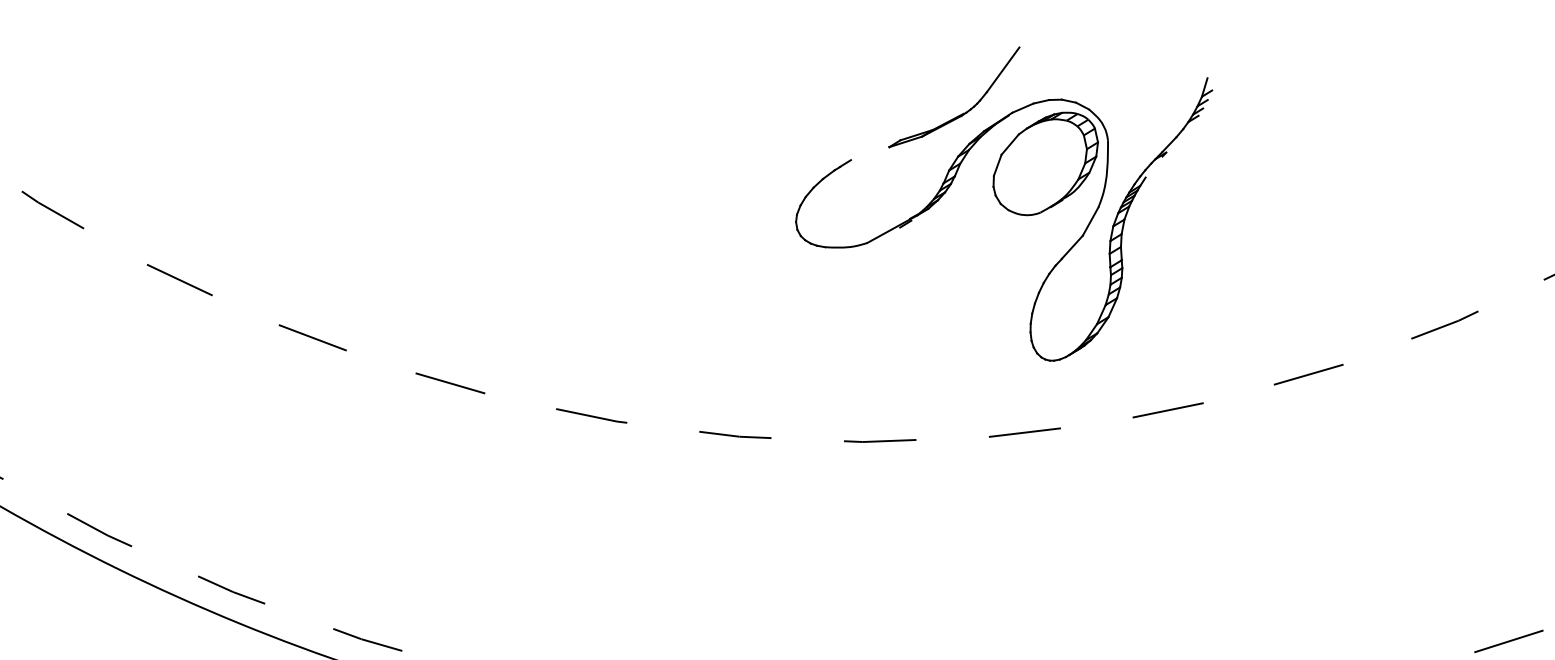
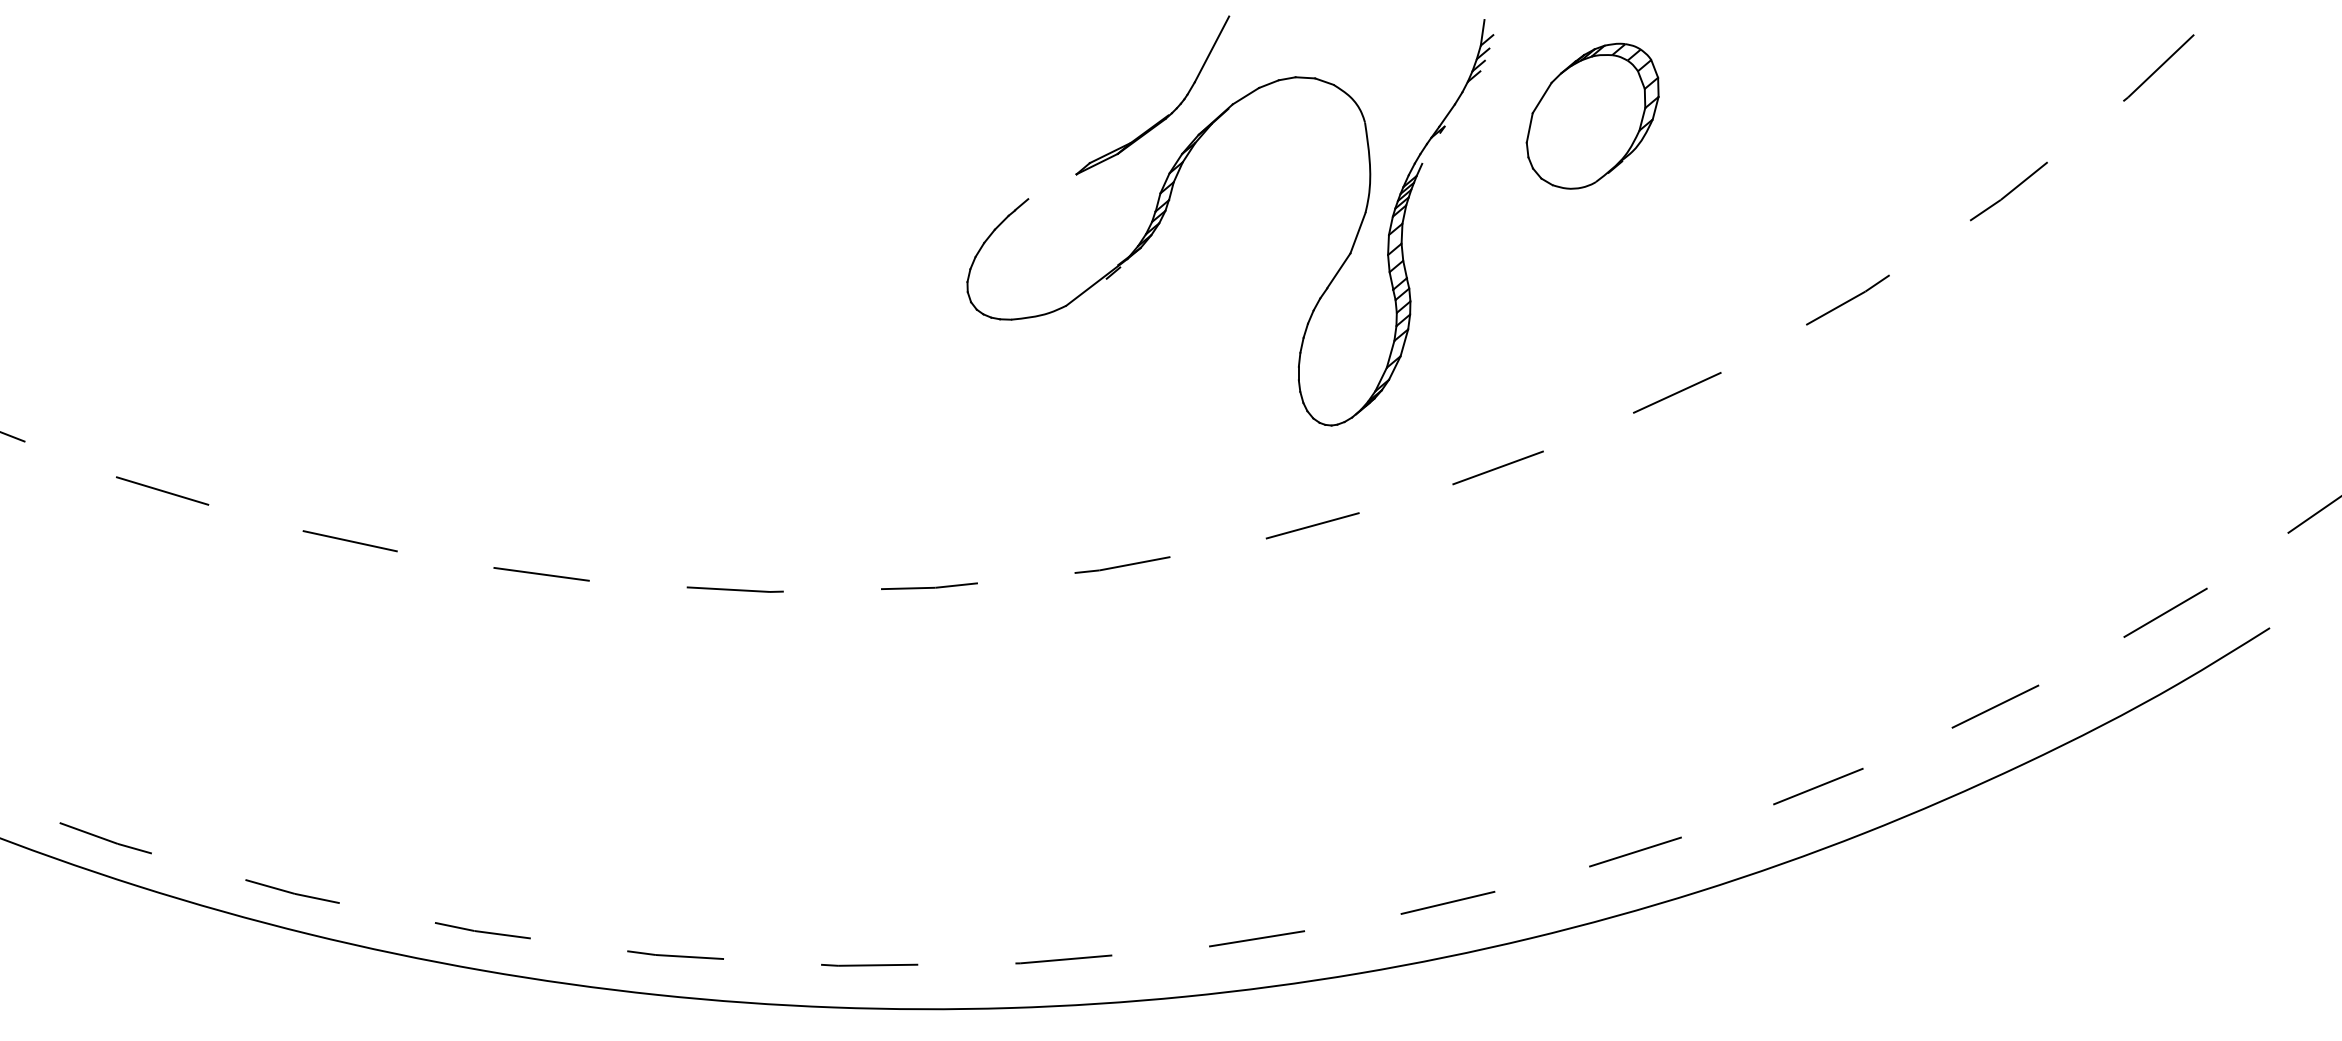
part: (1045, 163) -> (1592, 115), moved

